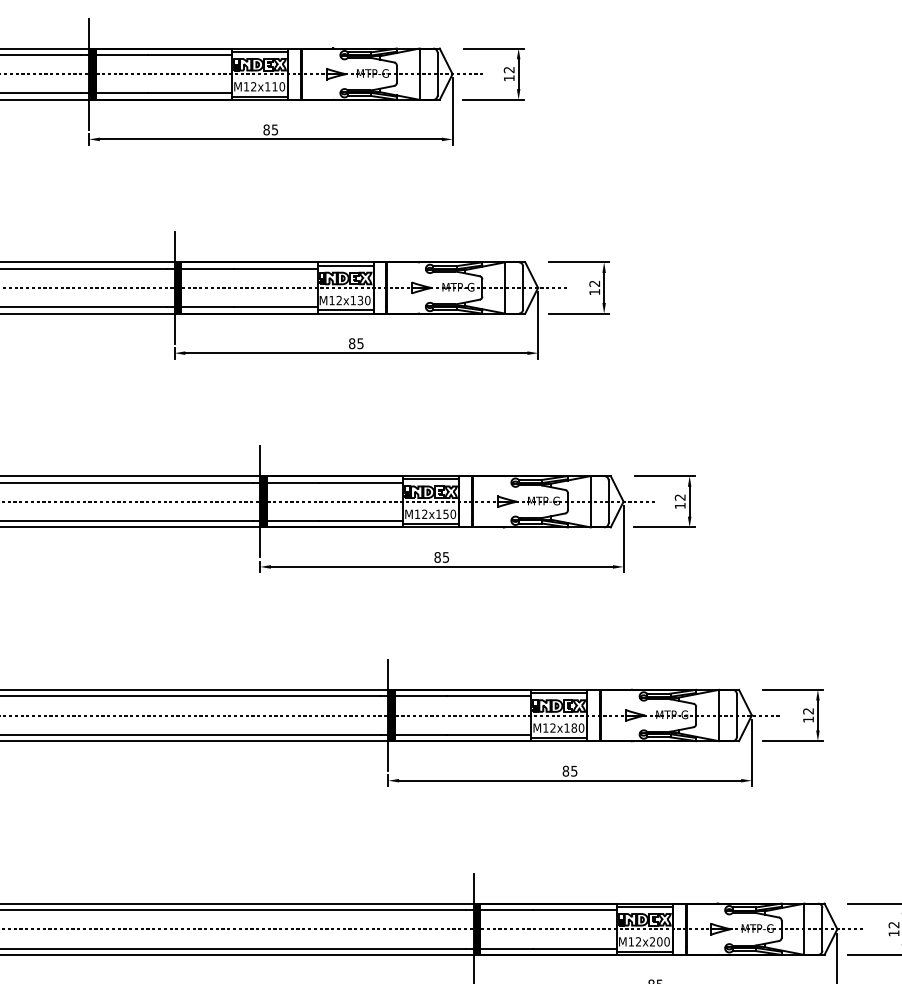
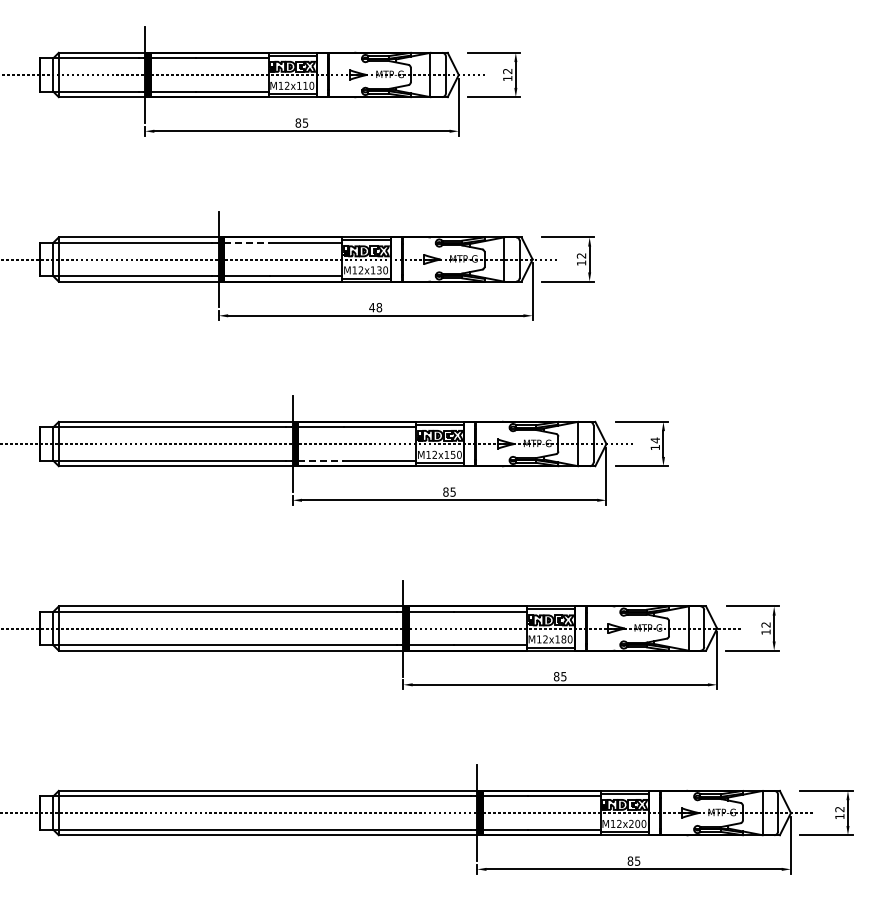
line: (207, 268) -> (247, 242), solid -> dashed
text: (356, 343) -> (375, 307), 85 -> 48
text: (679, 497) -> (654, 440), 12 -> 14
line: (293, 520) -> (321, 460), solid -> dashed

